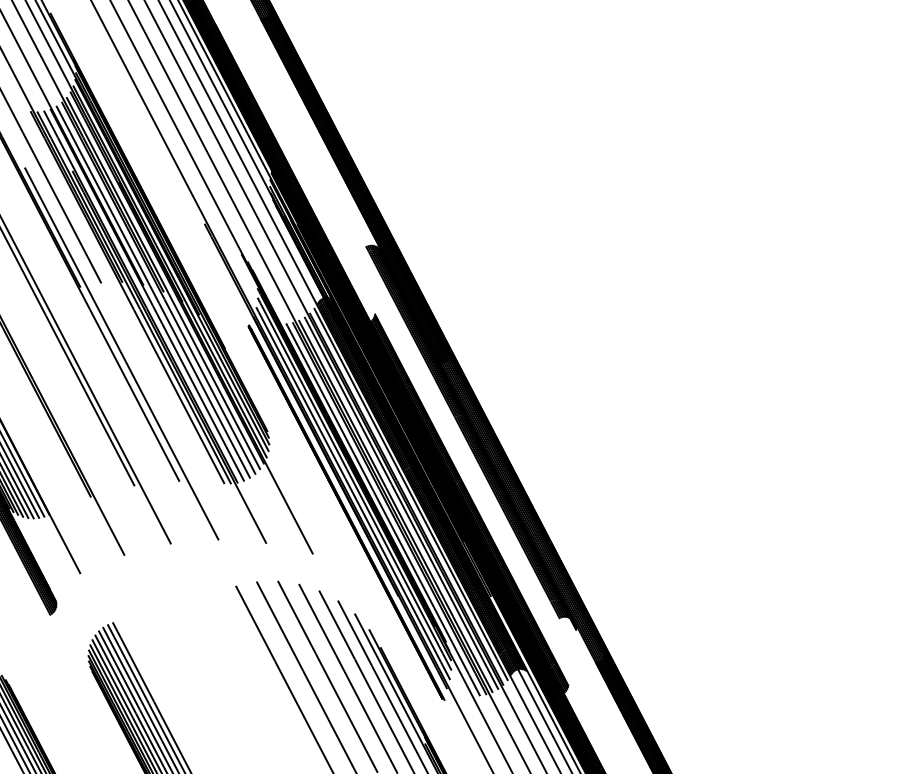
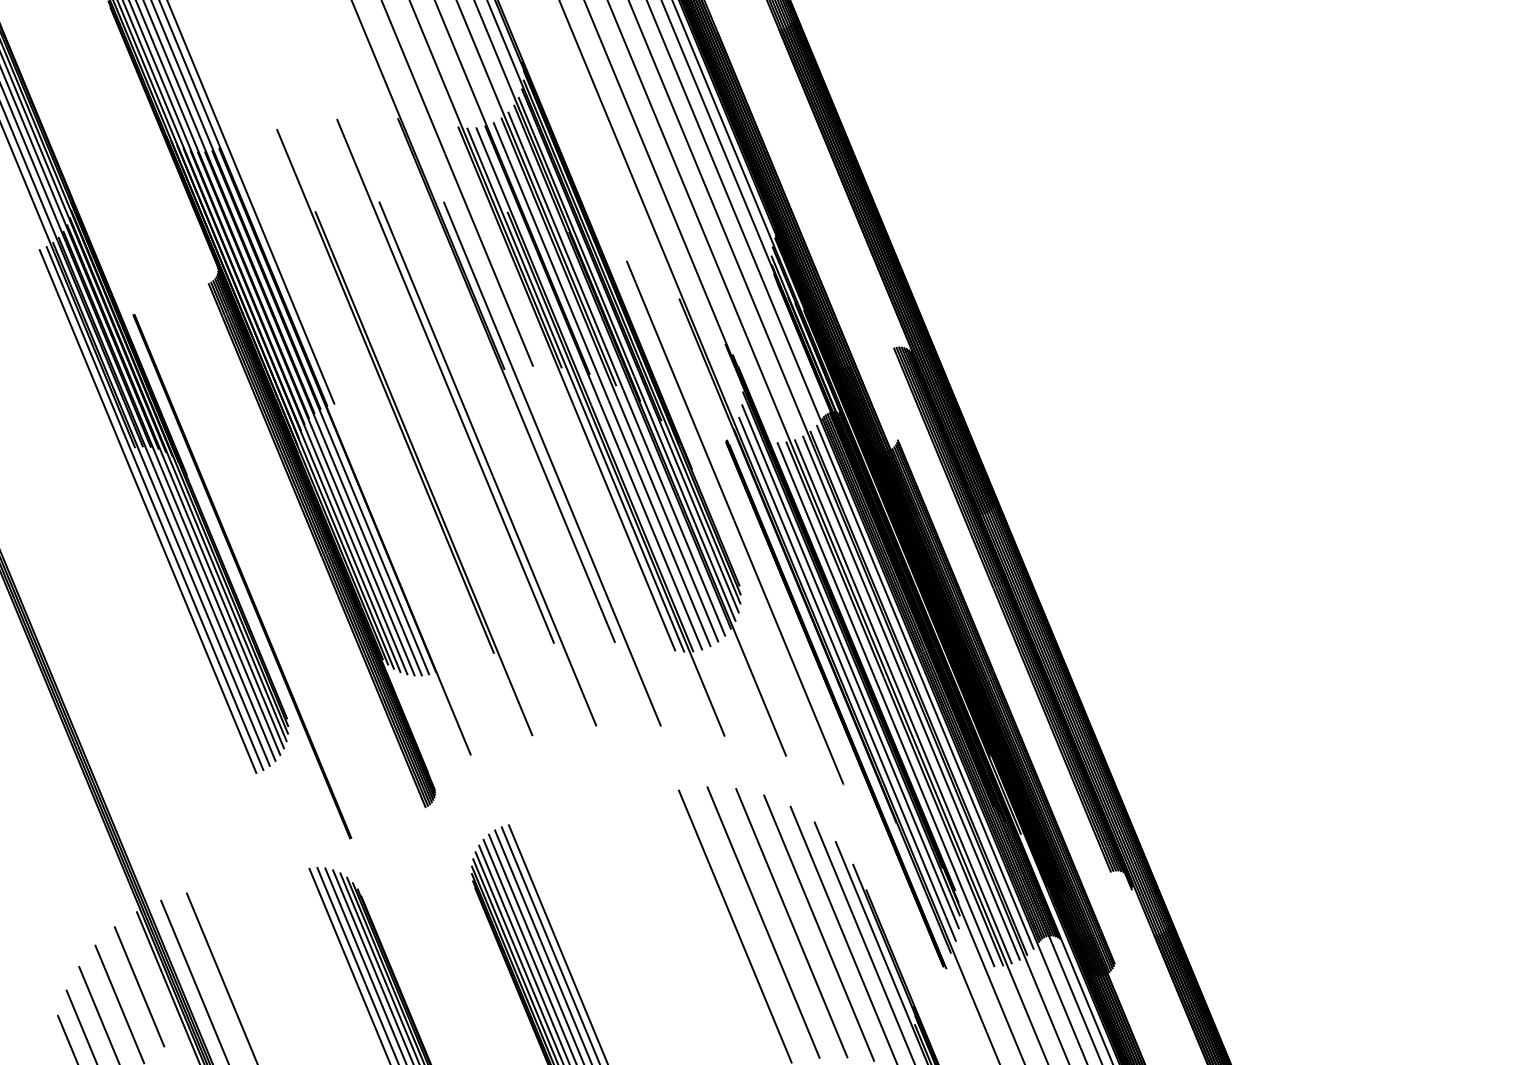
line: (260, 385) -> (735, 522), added

